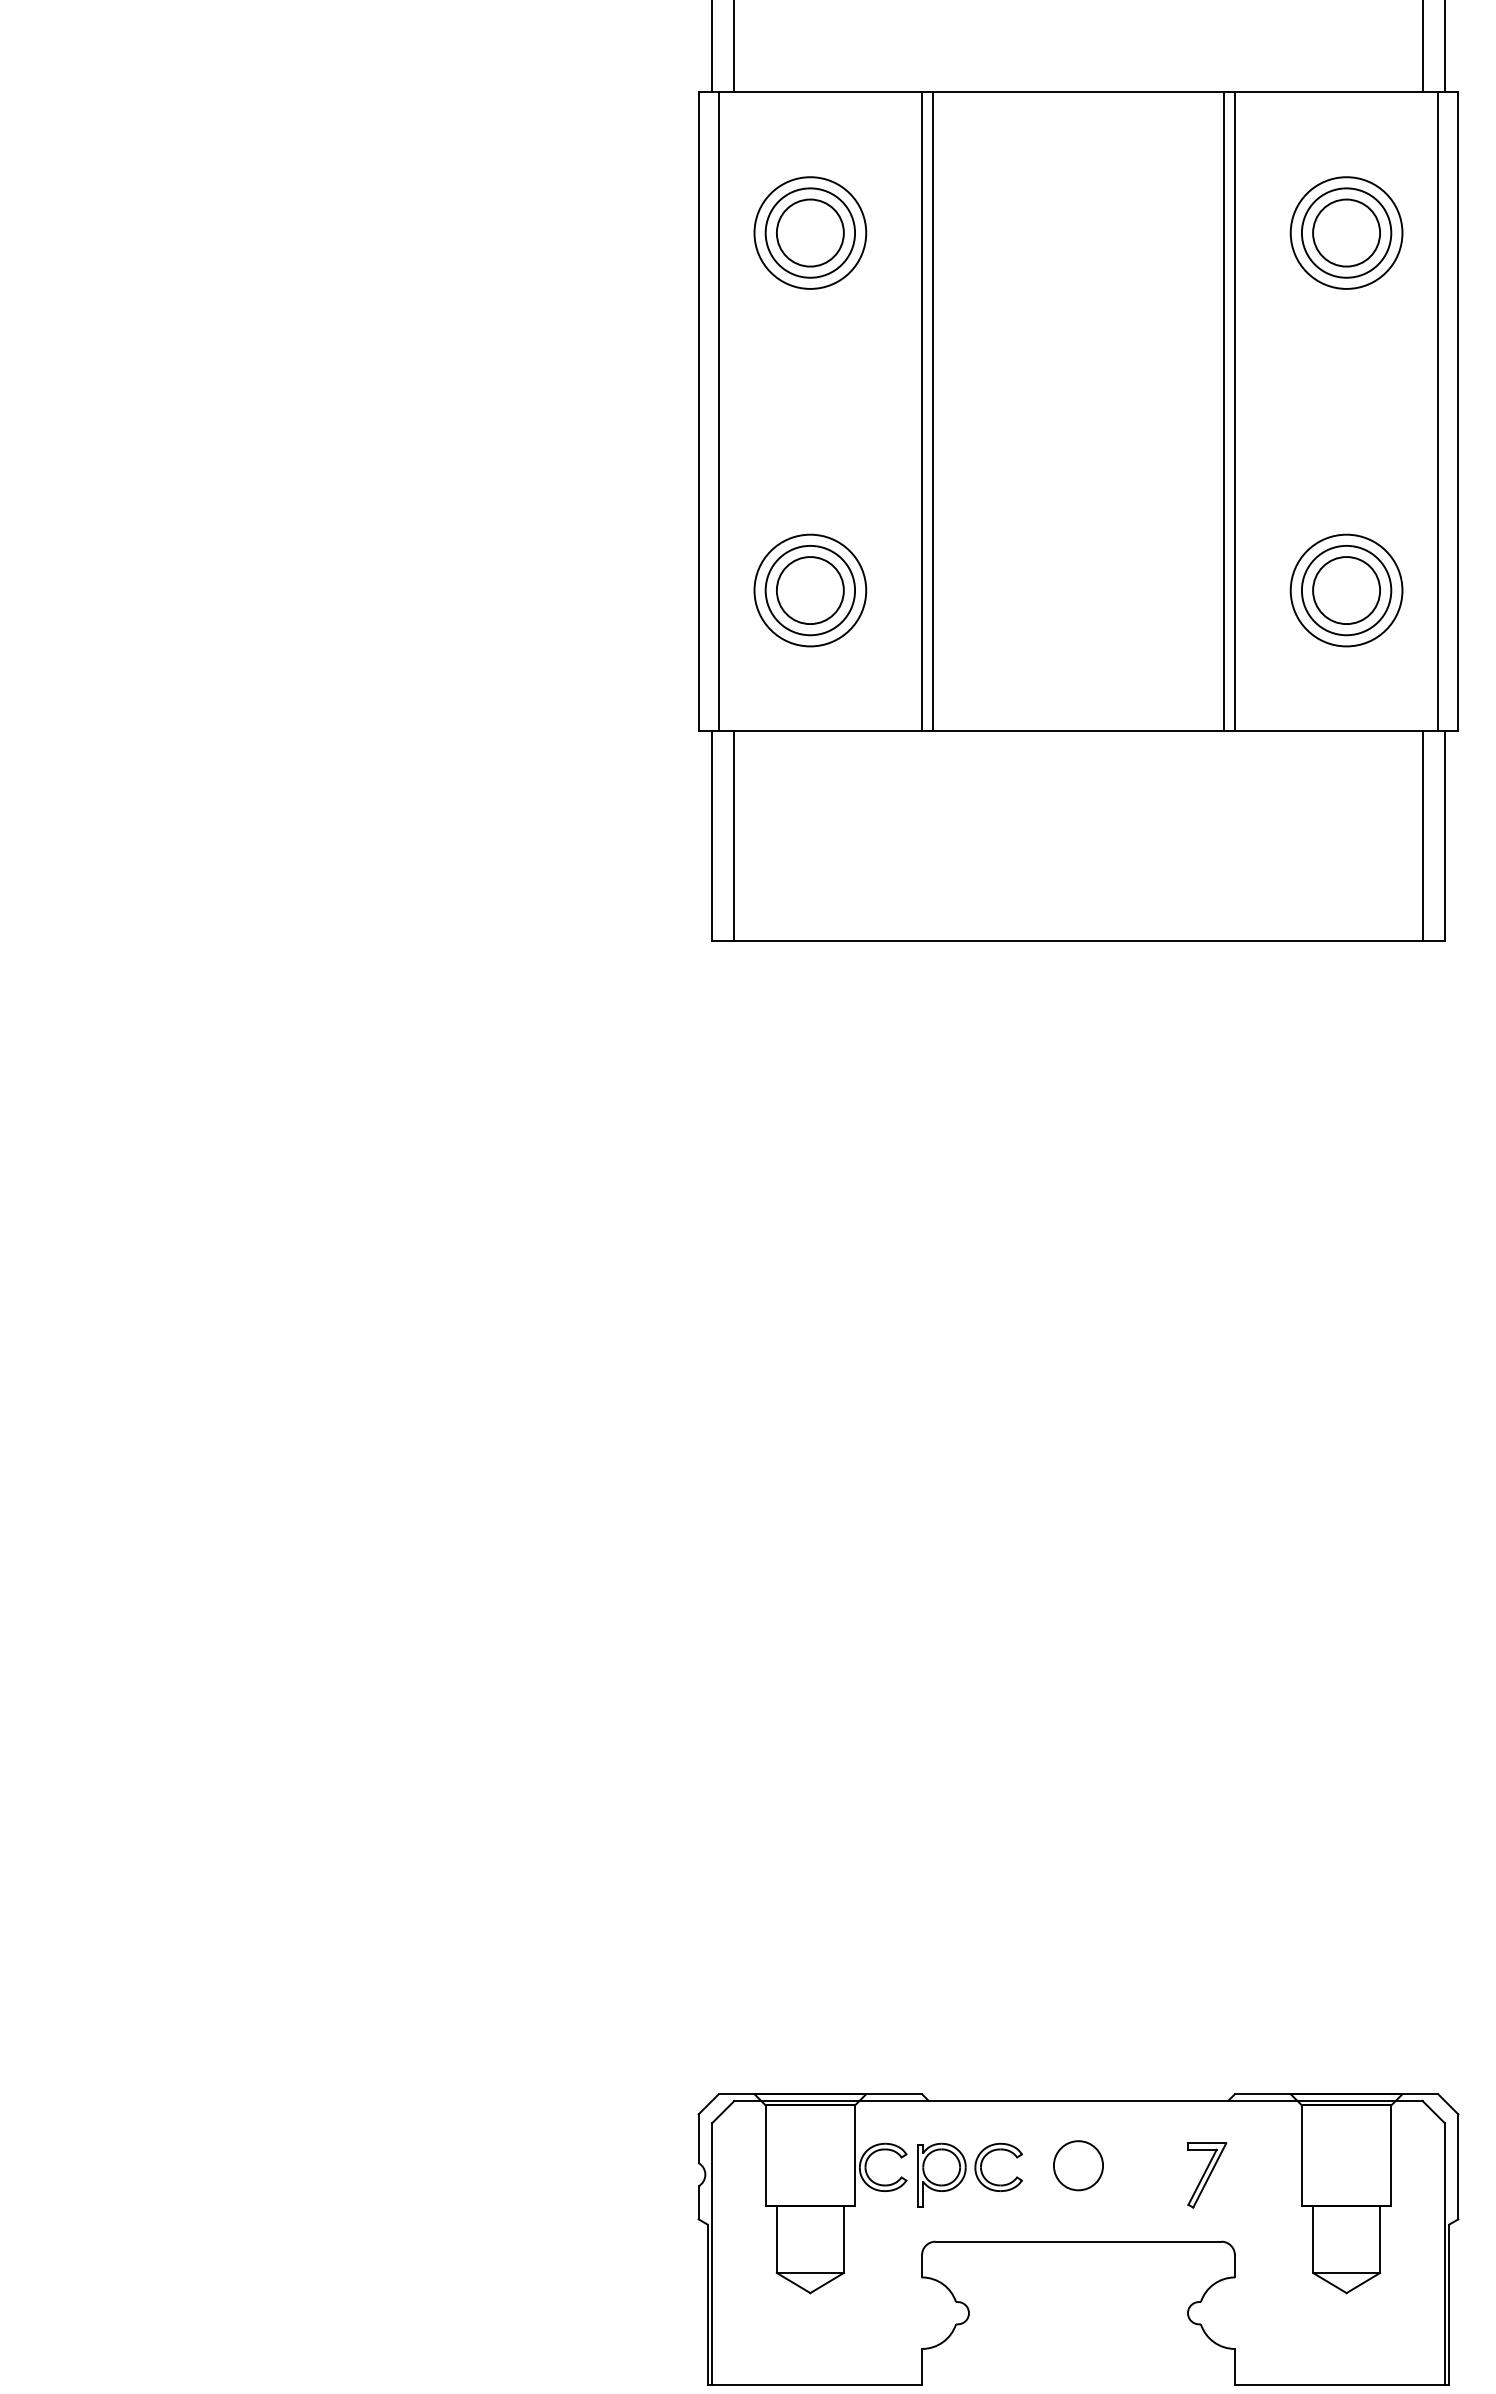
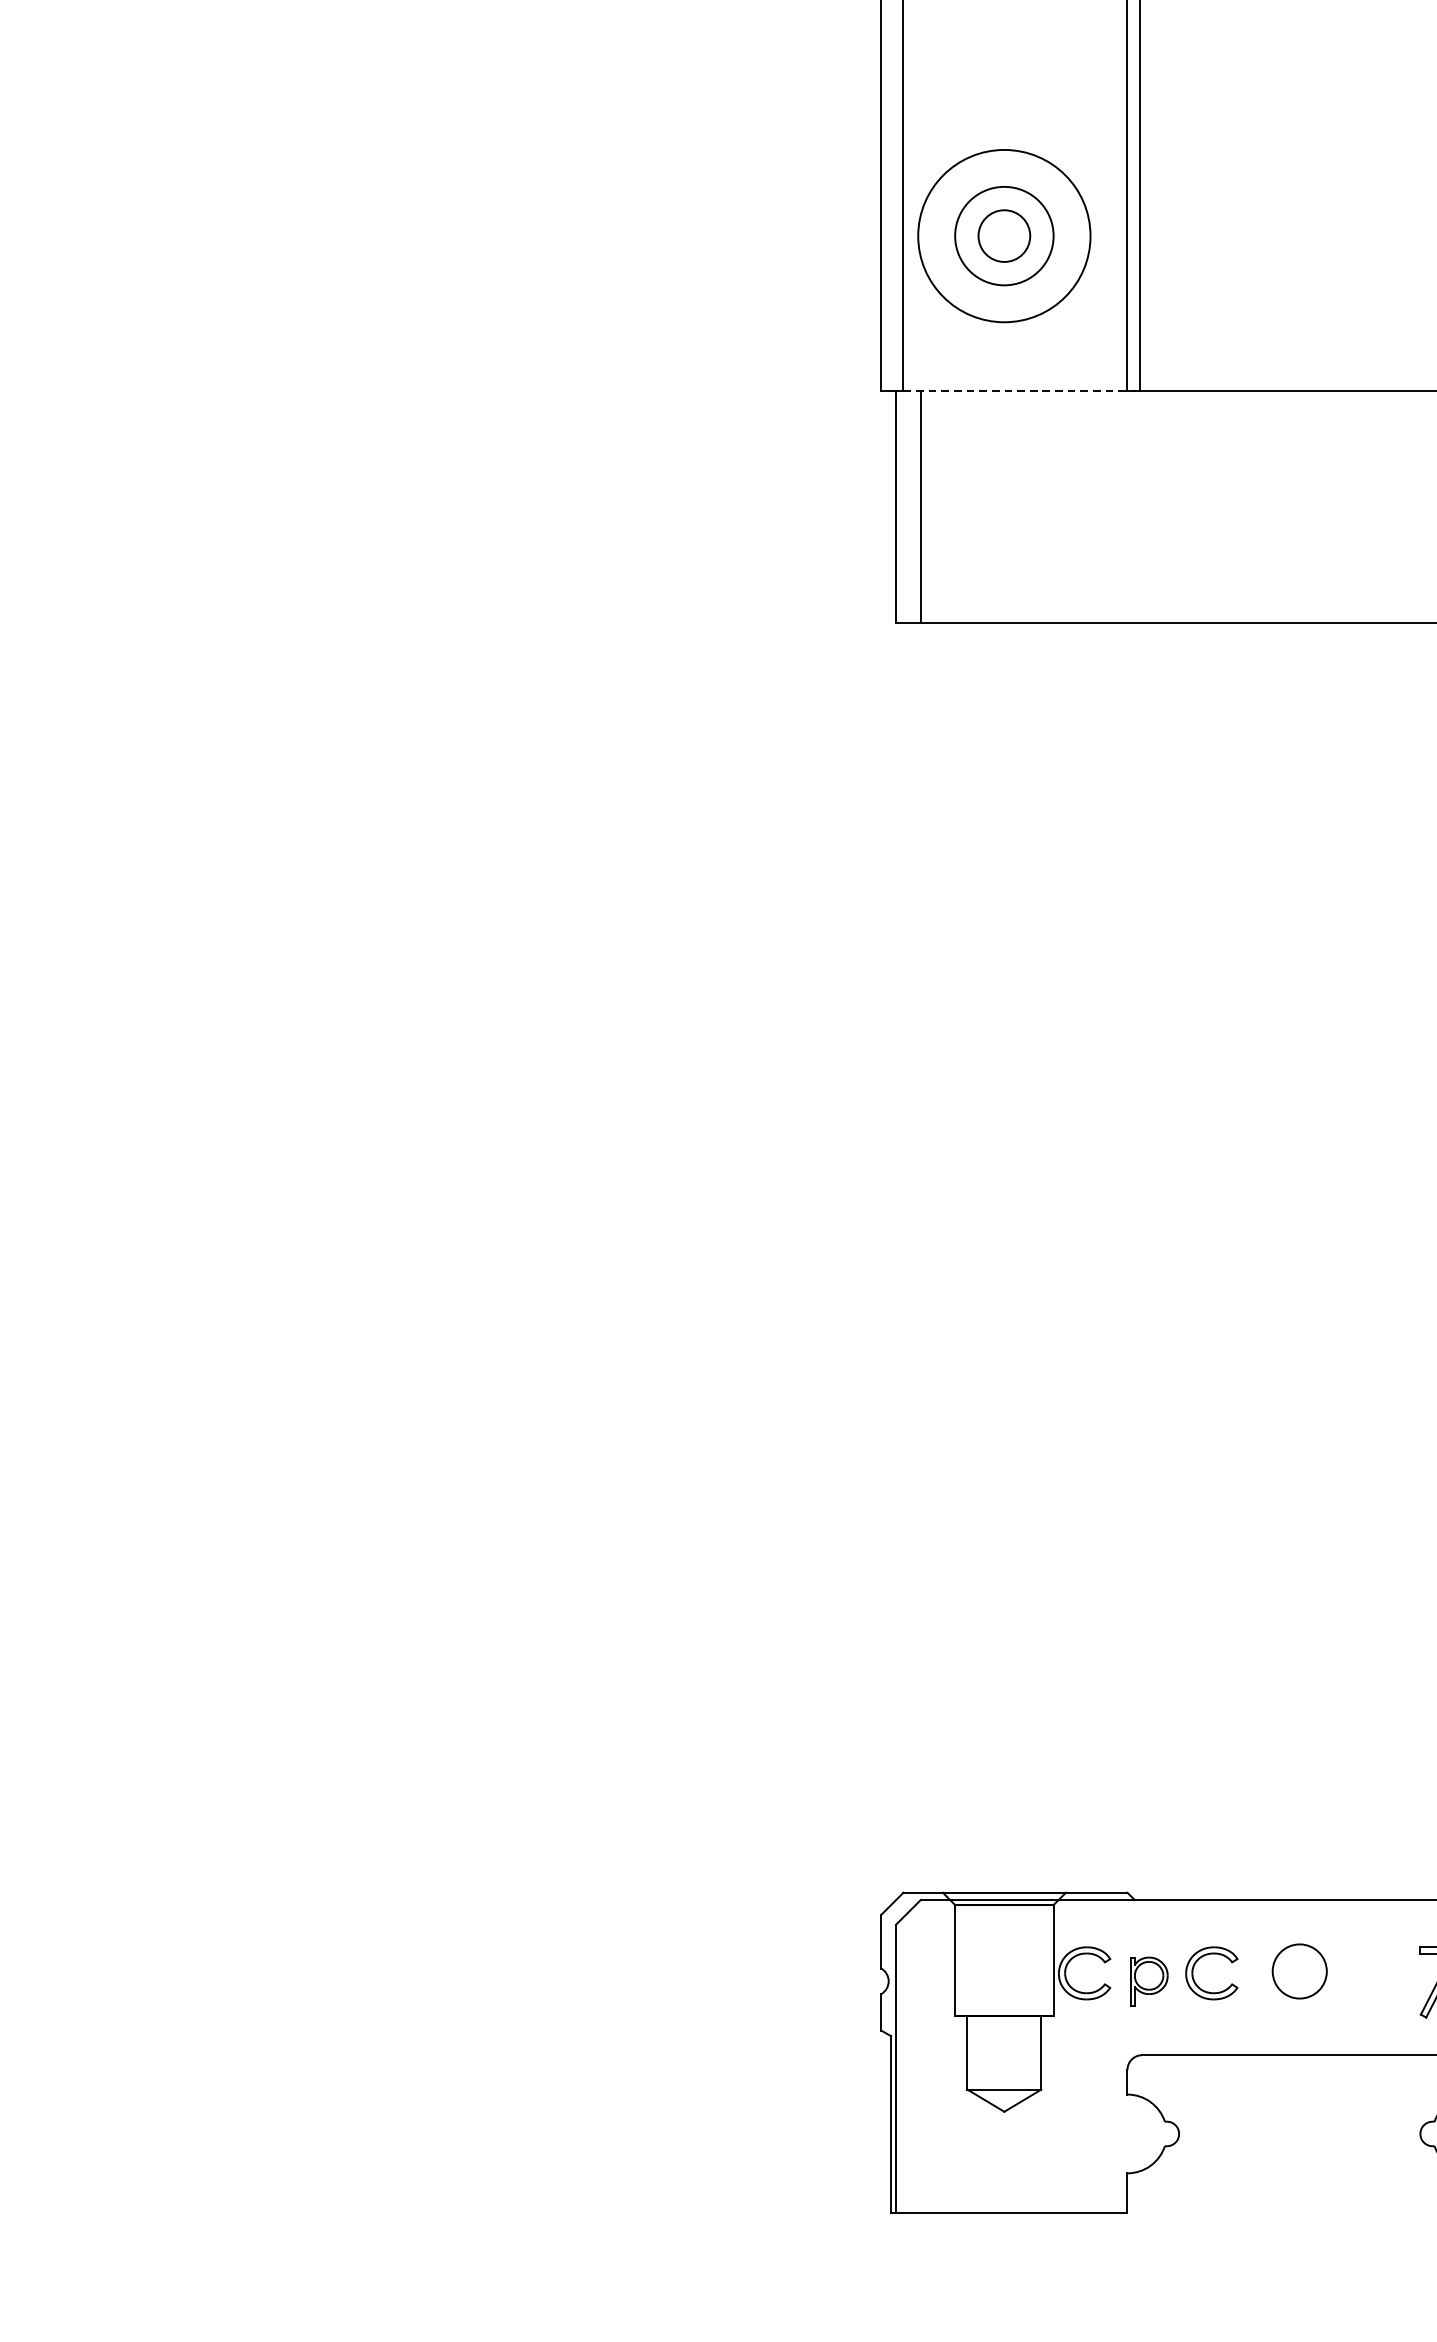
circle: (809, 590) -> (1003, 236), size x0.7
circle: (810, 590) -> (1004, 236), size x1.4
line: (820, 731) -> (1015, 391), solid -> dashed
part: (941, 2174) -> (1148, 1981), size x0.7

